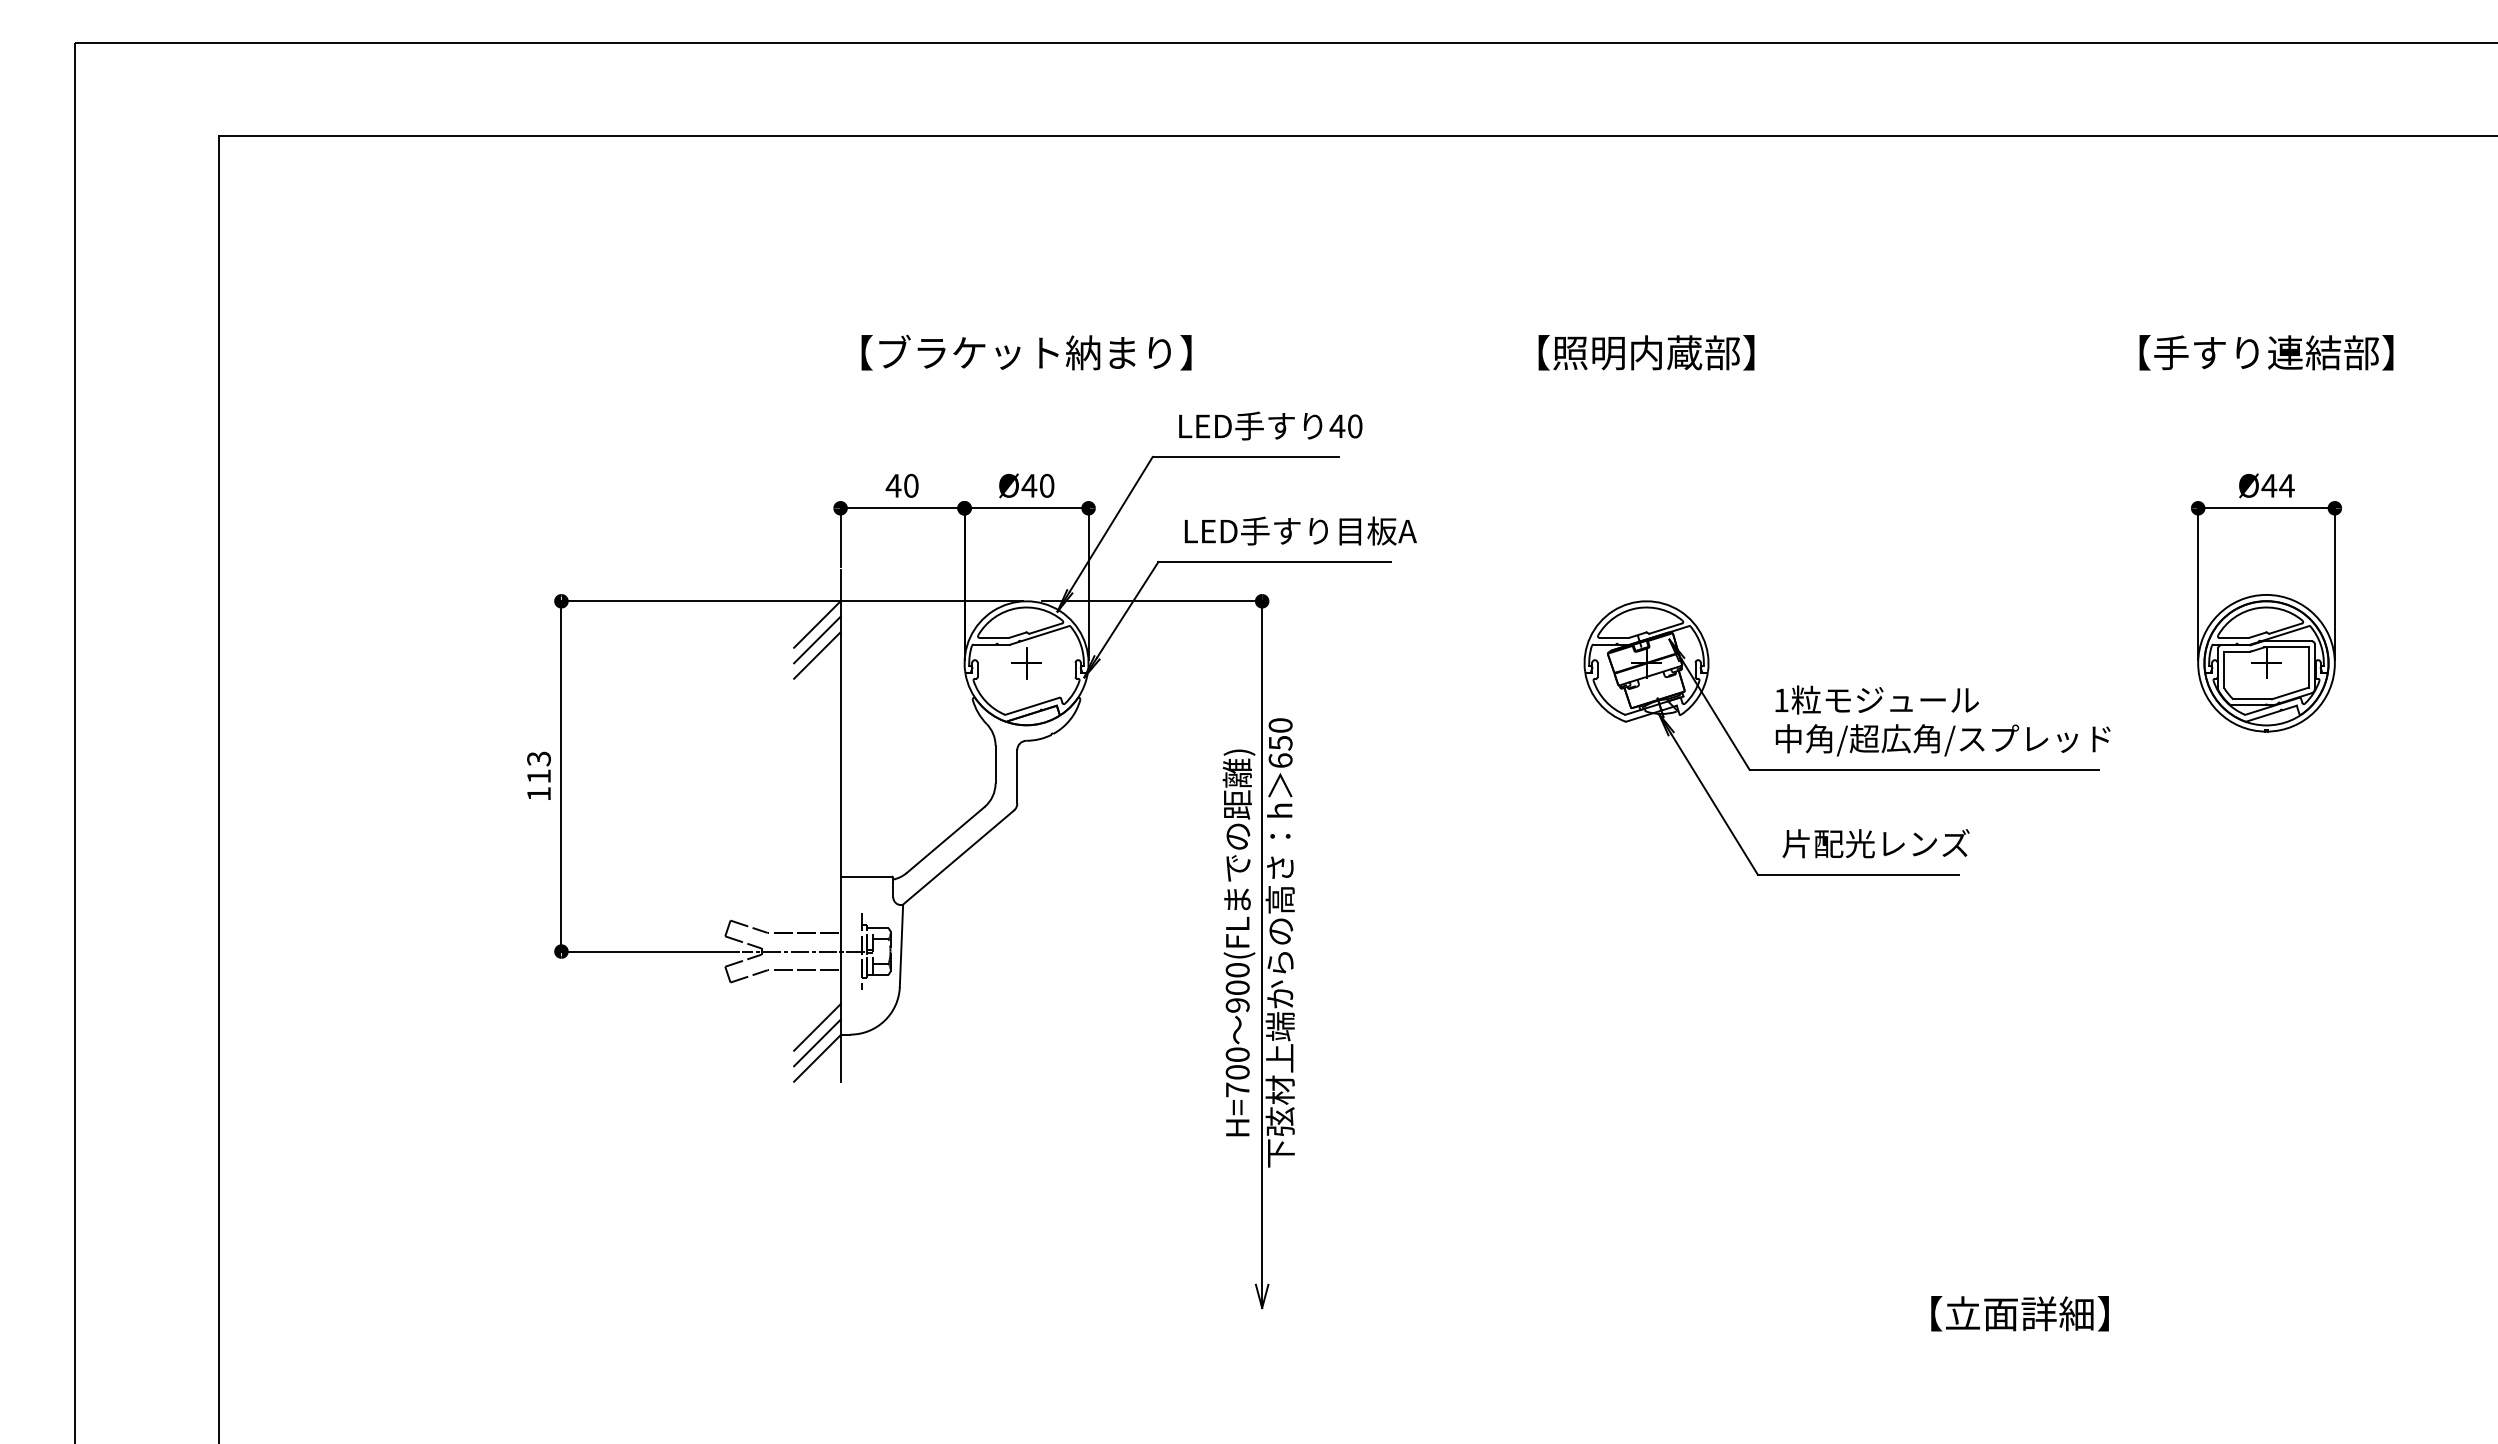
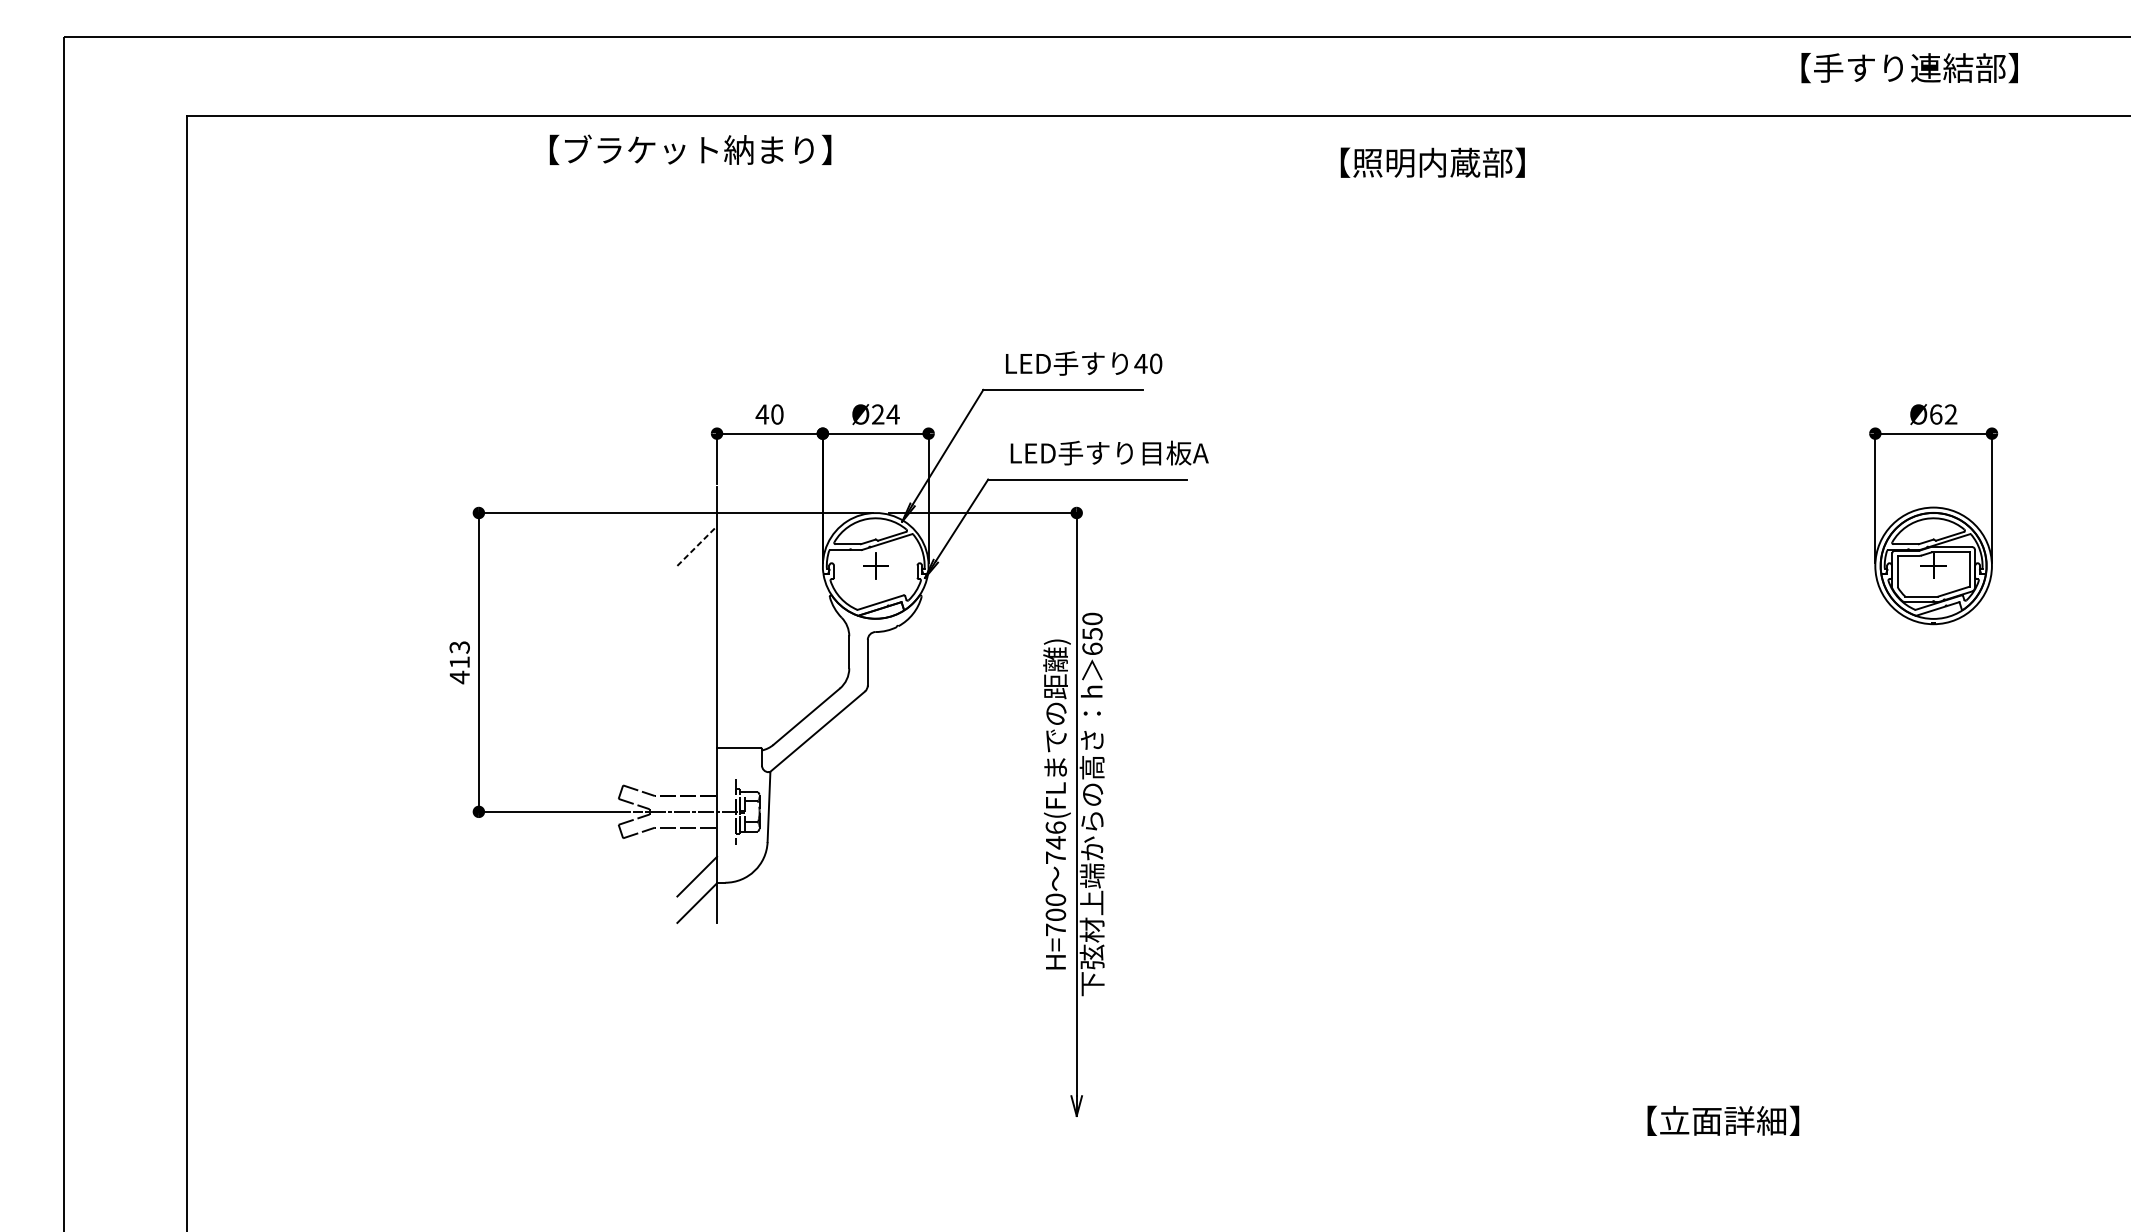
text: (1026, 352) -> (690, 149), moved
text: (1646, 352) -> (1432, 162), moved
text: (2266, 352) -> (1909, 67), moved
text: (1037, 485) -> (885, 414), Ø40 -> Ø24
text: (2277, 485) -> (1943, 414), Ø44 -> Ø62
line: (817, 624) -> (697, 532), removed
line: (817, 640) -> (697, 546), solid -> dashed
line: (817, 655) -> (697, 559), removed
part: (1846, 737) -> (1575, 629), removed
text: (538, 794) -> (459, 677), 113 -> 413
text: (1237, 987) -> (1055, 842), 900(FL -> 746(FL
line: (817, 1042) -> (697, 889), removed

